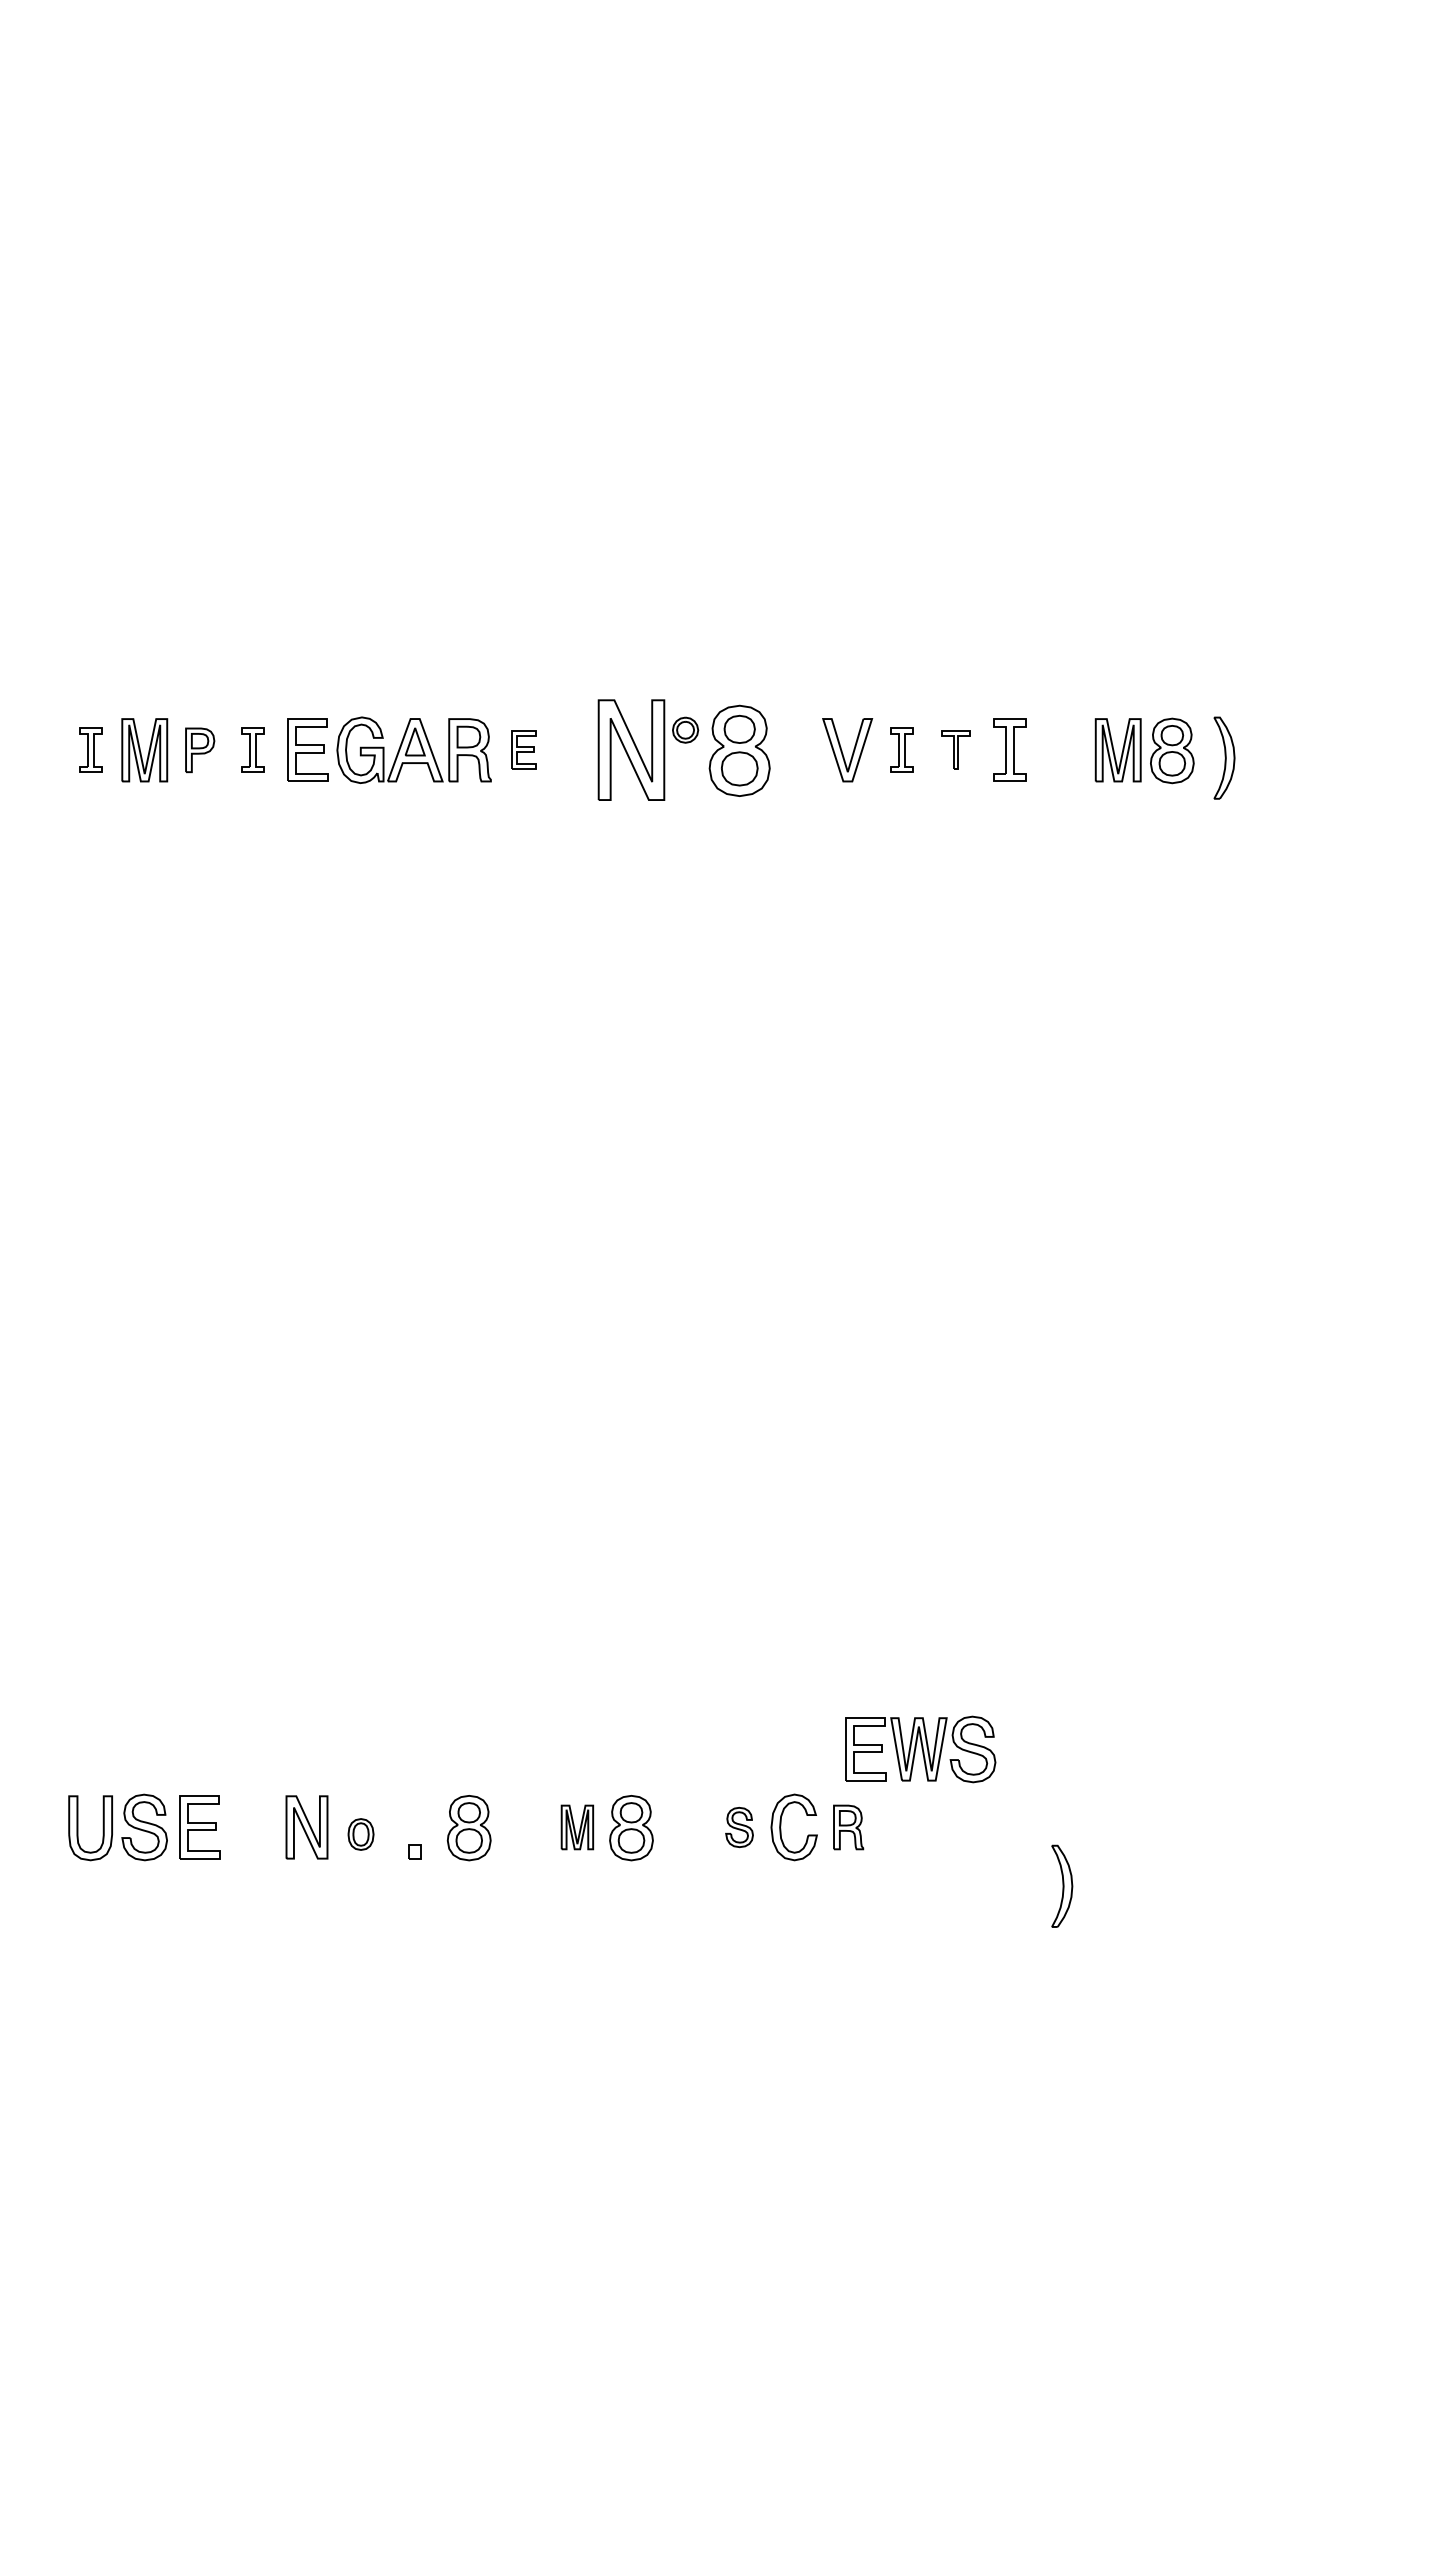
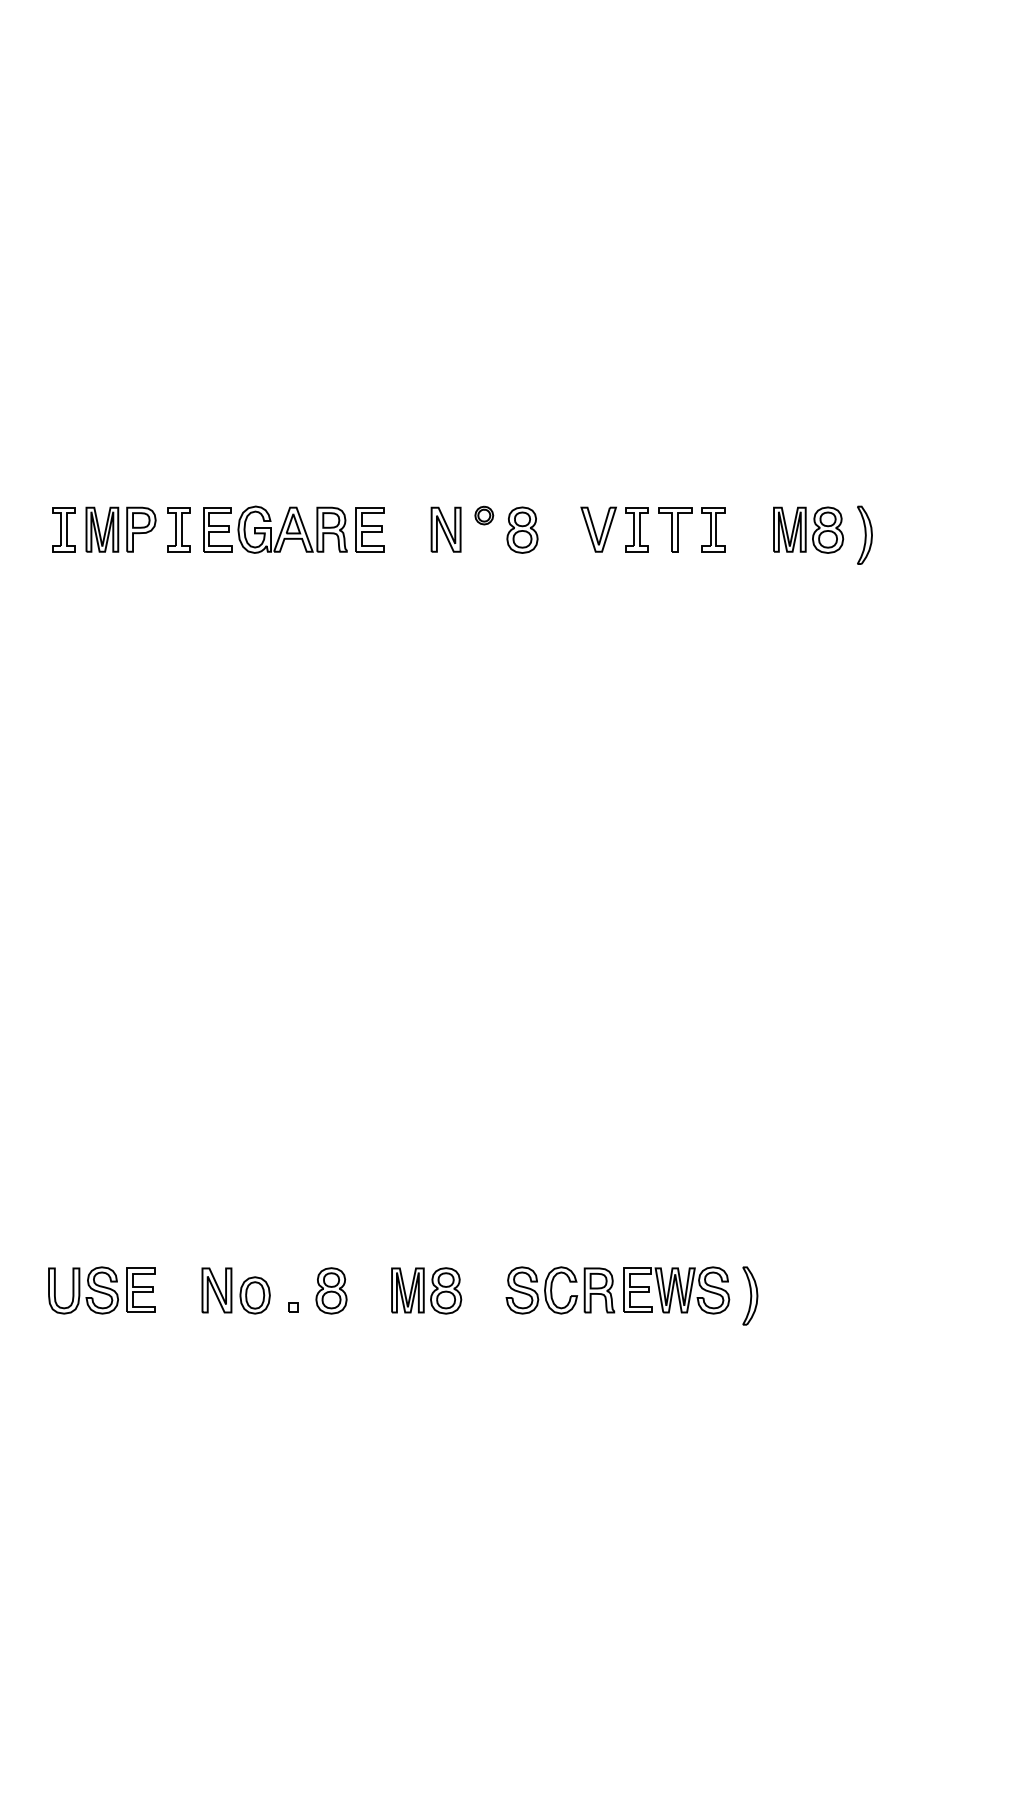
part: (90, 749) -> (64, 529), size x1.43
part: (252, 749) -> (178, 529), size x1.43
part: (523, 749) -> (369, 529), size x1.67
part: (901, 749) -> (636, 529), size x1.43
part: (955, 749) -> (674, 529), size x1.67
part: (200, 750) -> (141, 529), size x1.43
part: (631, 750) -> (446, 529), size x0.62
part: (739, 750) -> (522, 529), size x0.71
part: (920, 1749) -> (676, 1290), moved
part: (577, 1827) -> (407, 1290), size x1.43
part: (739, 1827) -> (522, 1290), size x1.67
part: (848, 1827) -> (599, 1290), size x1.43
part: (360, 1834) -> (254, 1295), size x1.67
part: (1062, 1885) -> (750, 1295), moved

